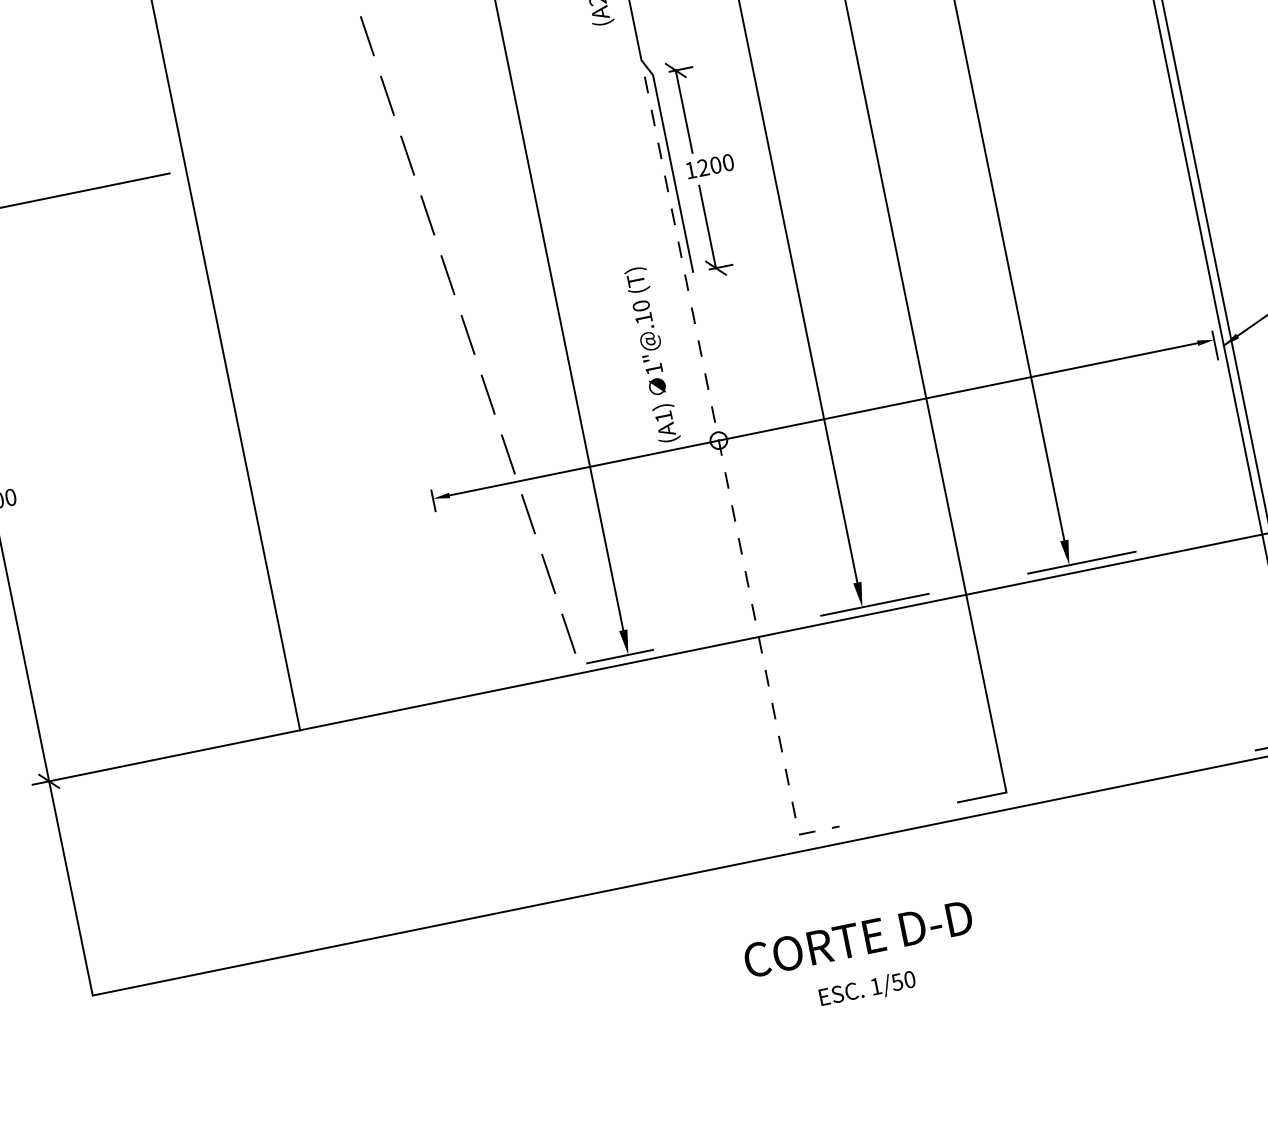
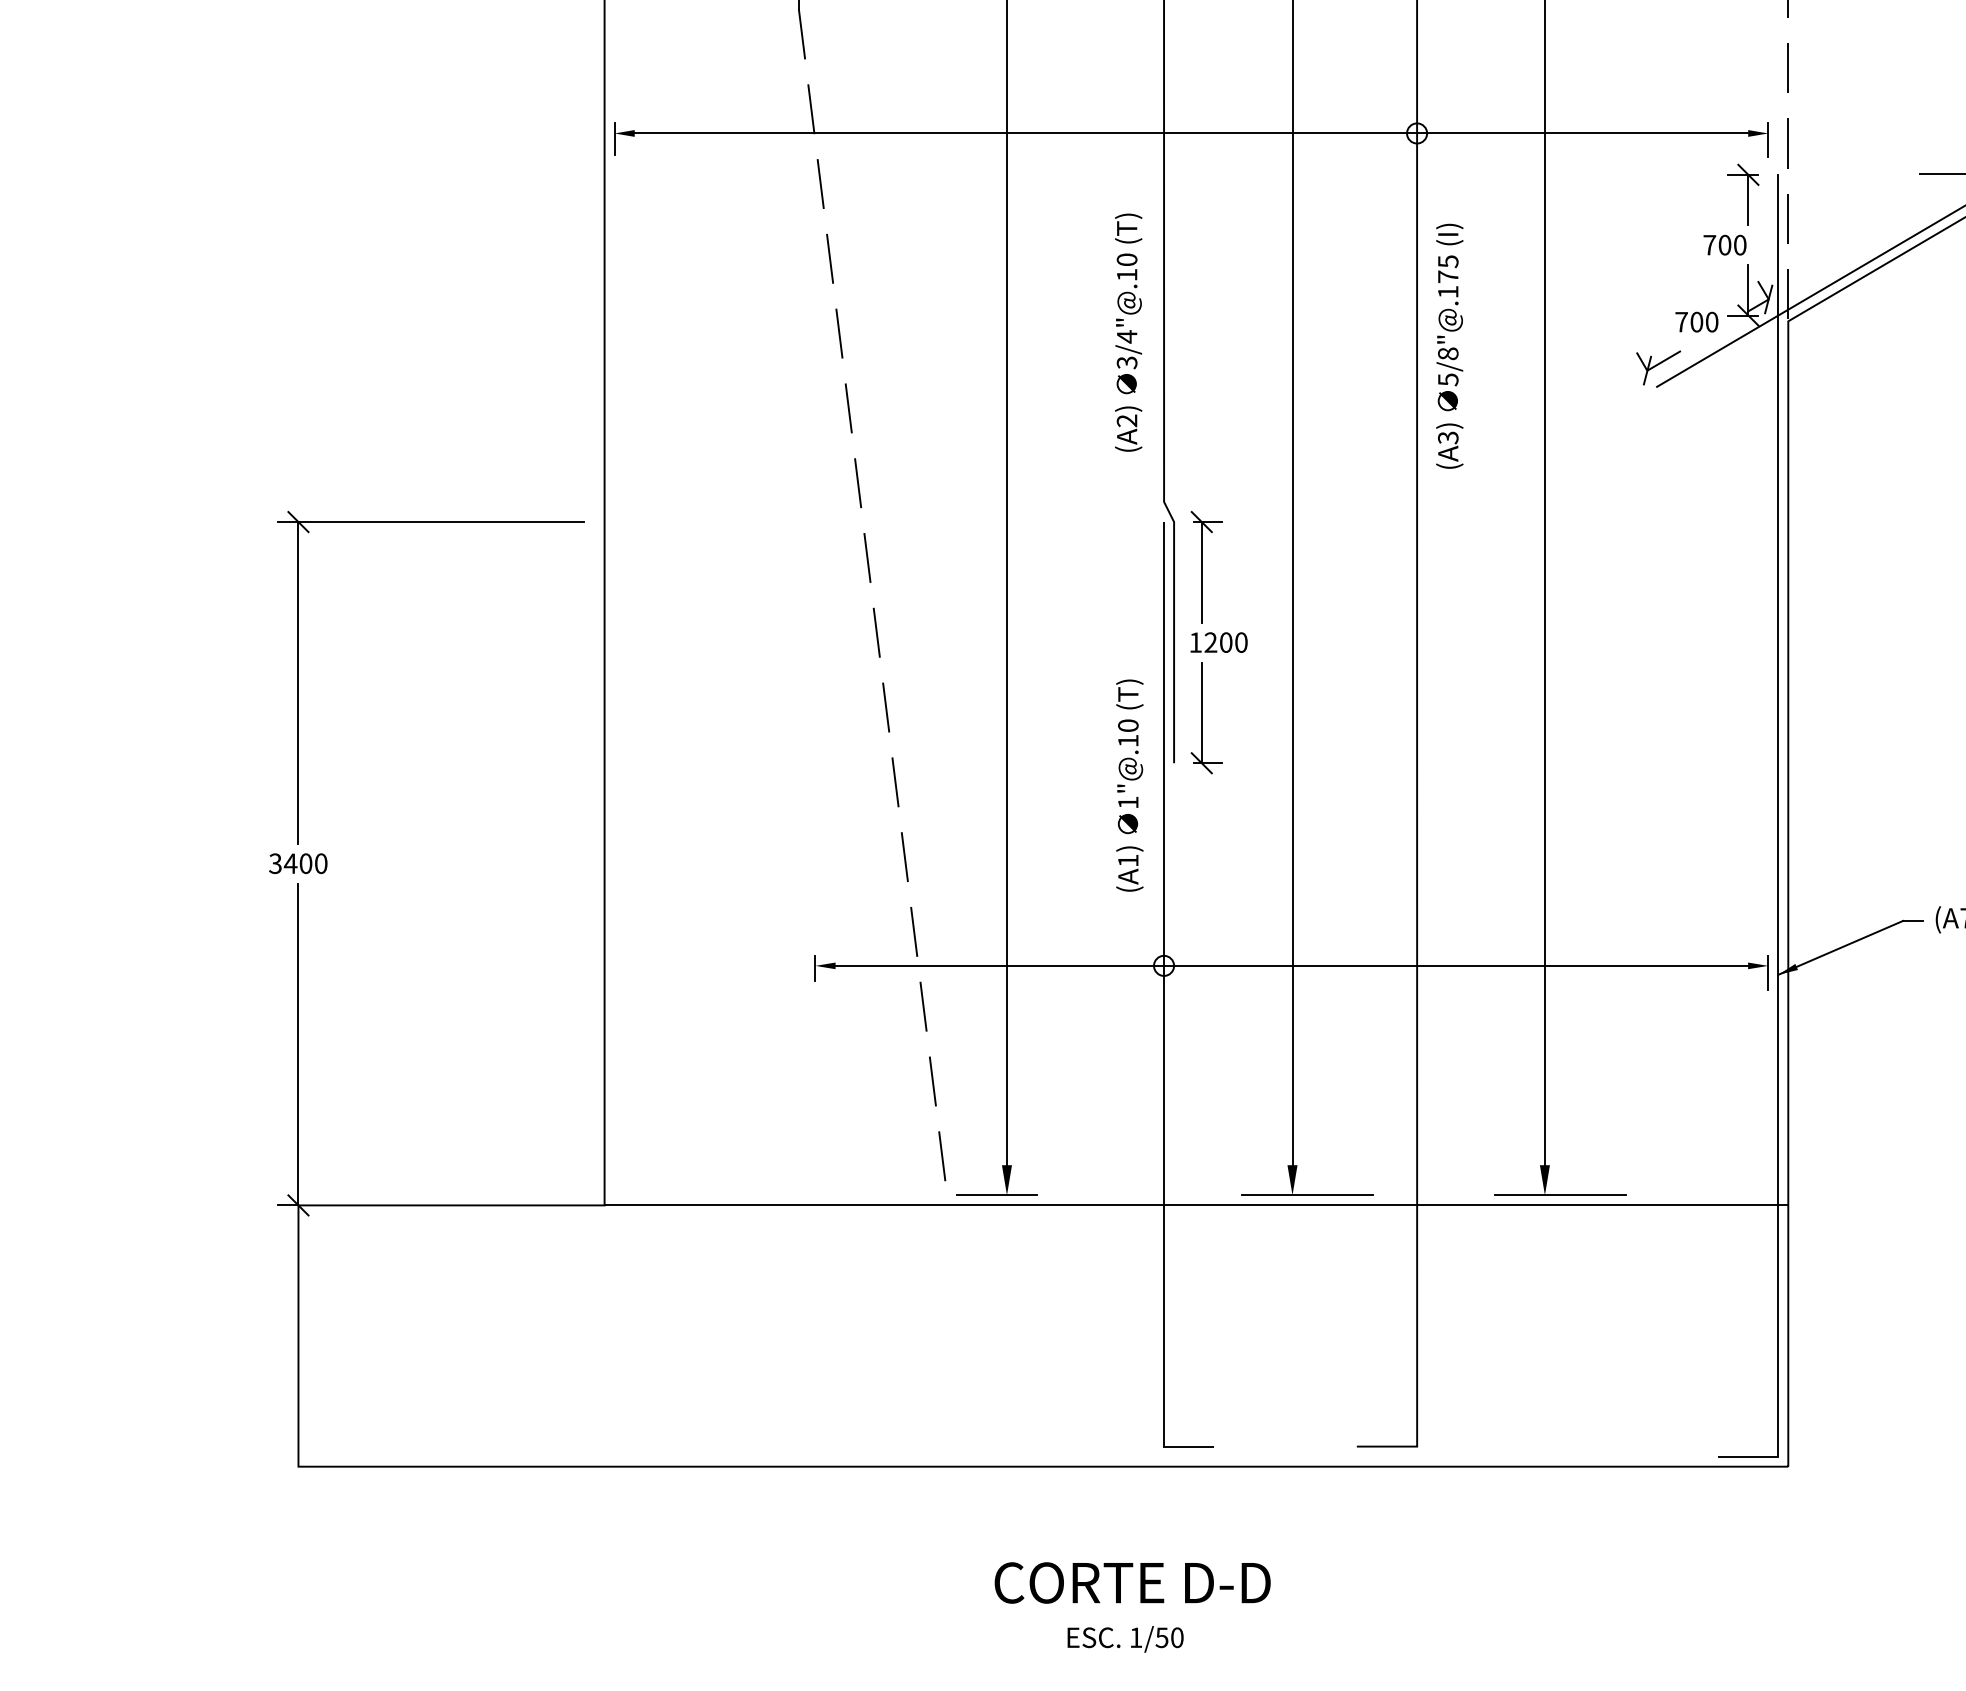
text: (652, 354) -> (1129, 785), moved
line: (726, 476) -> (1164, 1009), dashed -> solid
text: (858, 938) -> (1132, 1582), moved
text: (867, 989) -> (1125, 1639), moved

